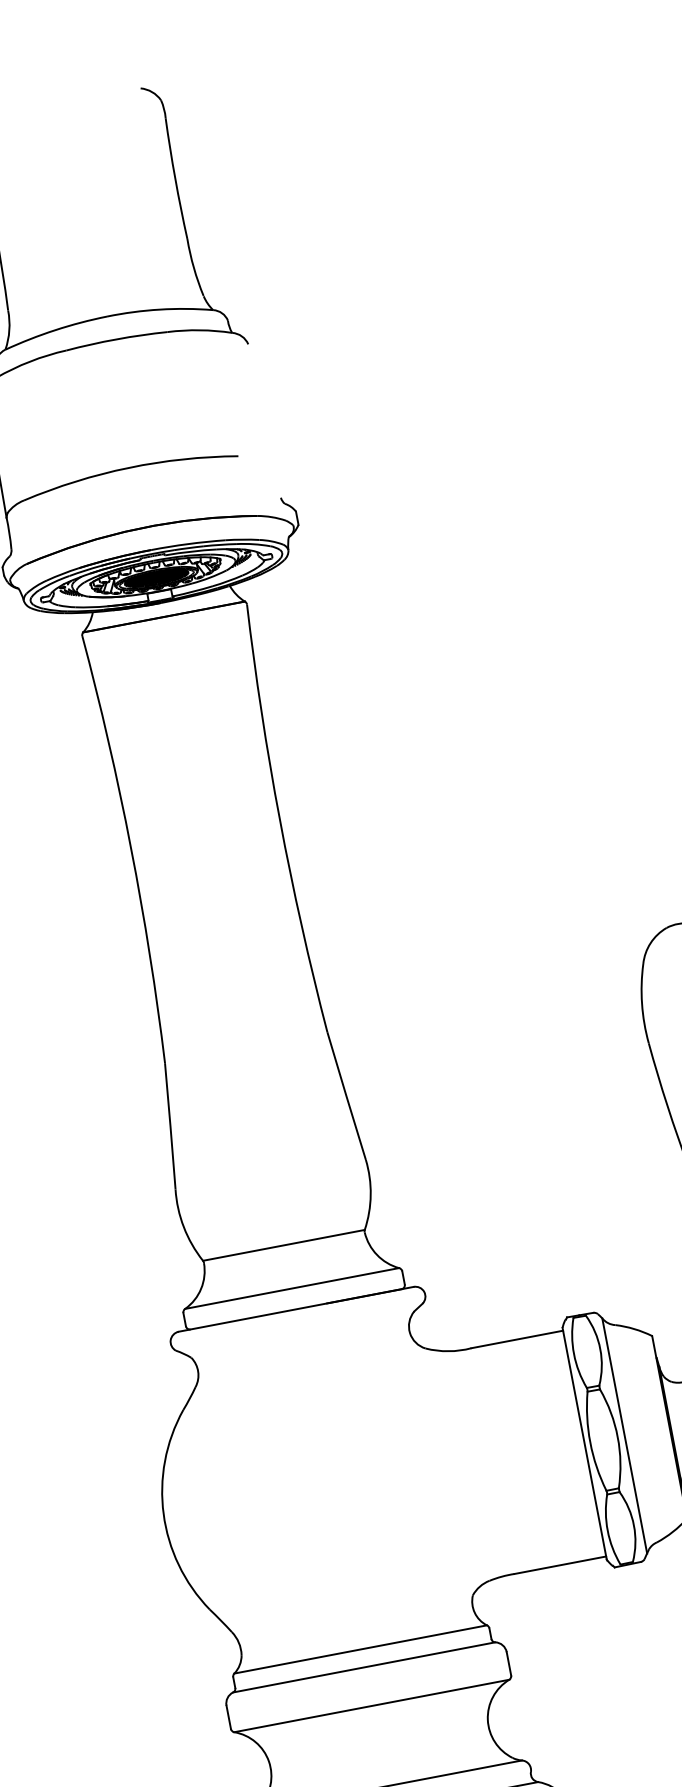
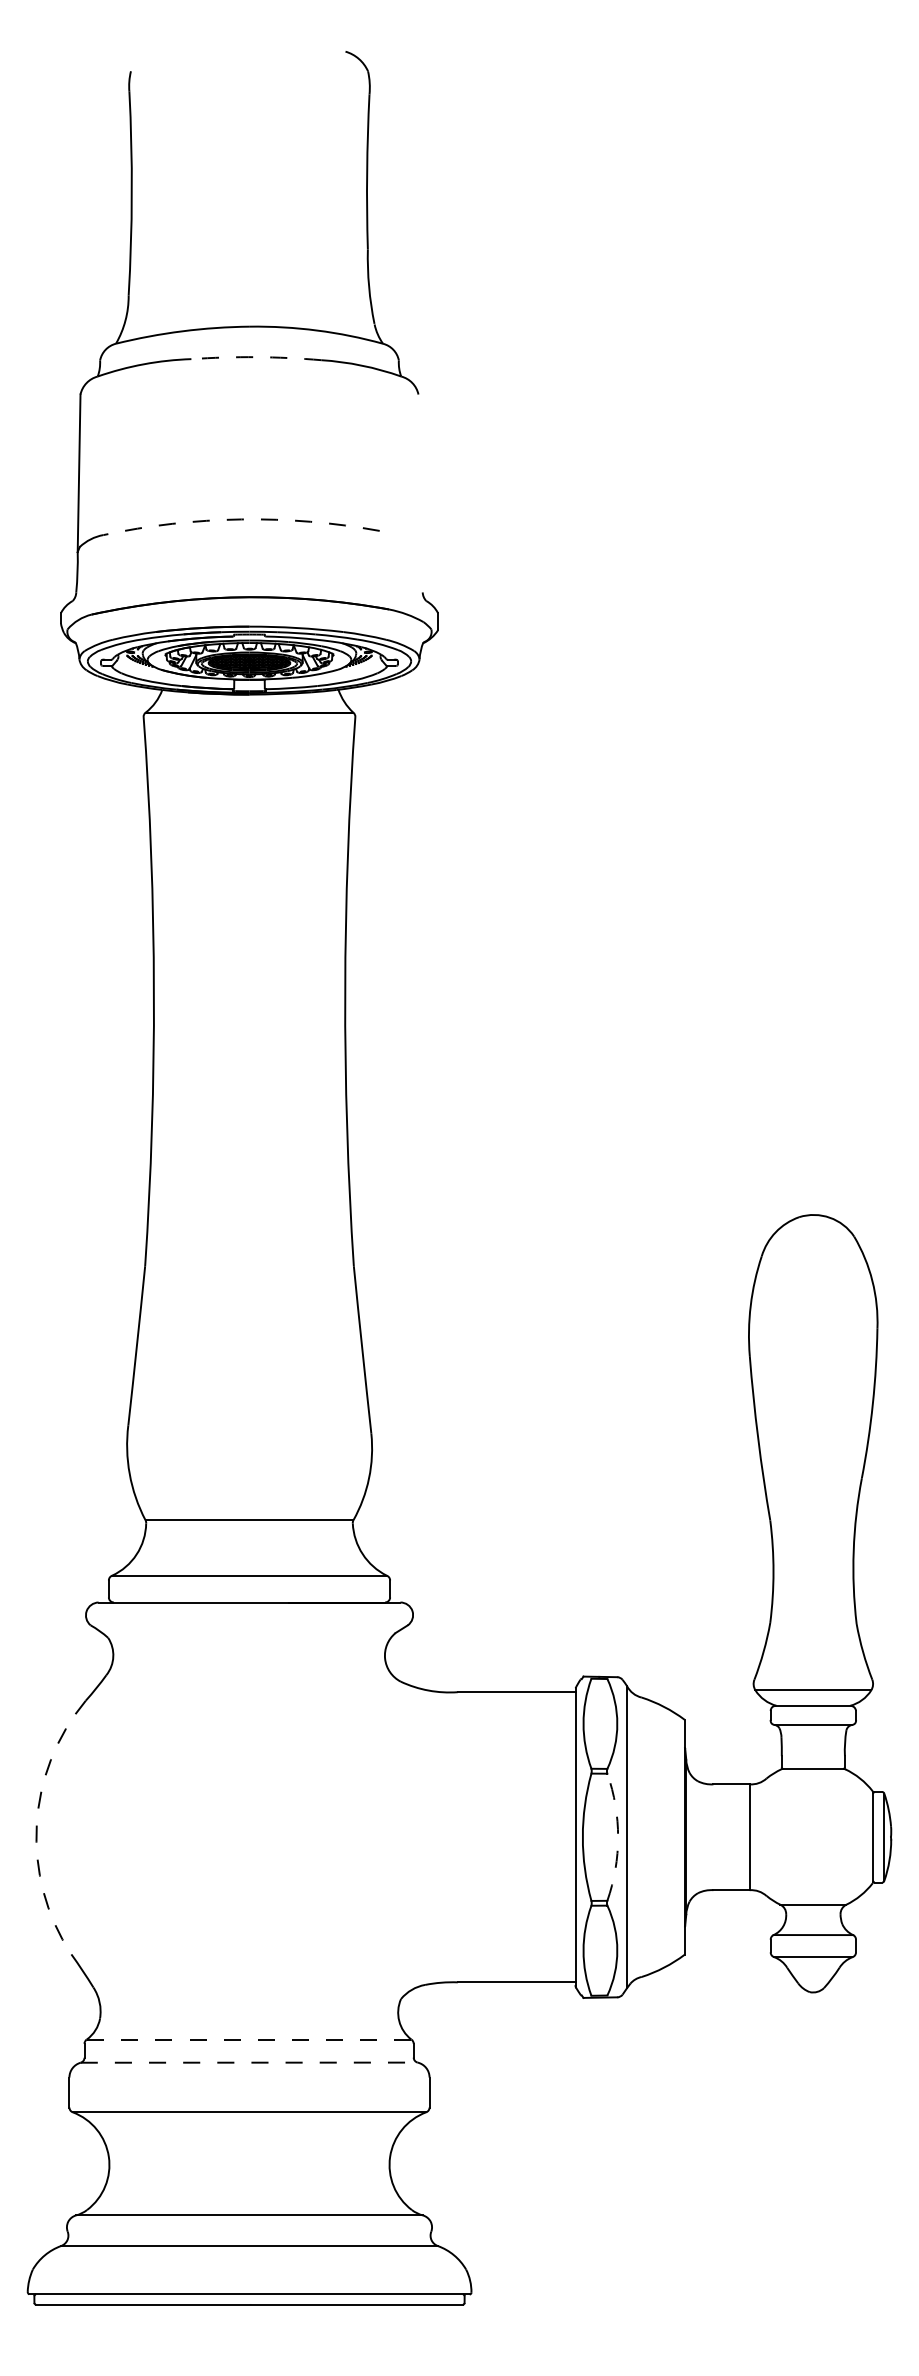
arc: (116, 339) -> (256, 357), solid -> dashed
arc: (129, 467) -> (241, 519), solid -> dashed
arc: (618, 1437) -> (618, 1837), solid -> dashed
arc: (163, 1514) -> (36, 1825), solid -> dashed
line: (360, 1649) -> (248, 2039), solid -> dashed
line: (364, 1667) -> (249, 2062), solid -> dashed

